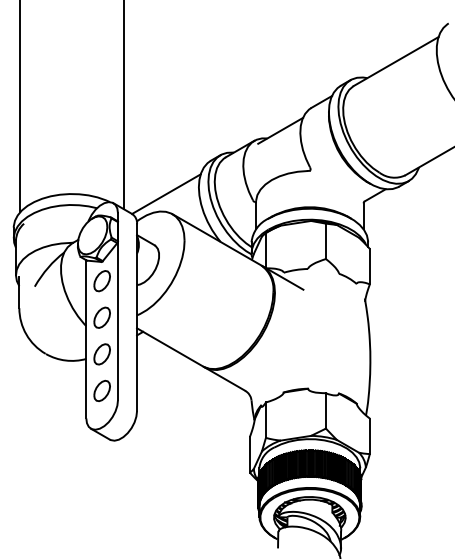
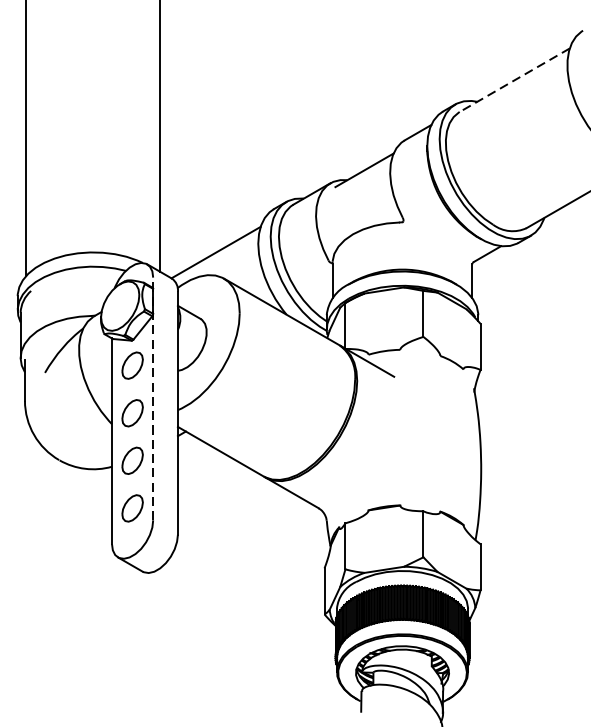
line: (396, 61) -> (515, 80), solid -> dashed
line: (118, 306) -> (153, 398), solid -> dashed

